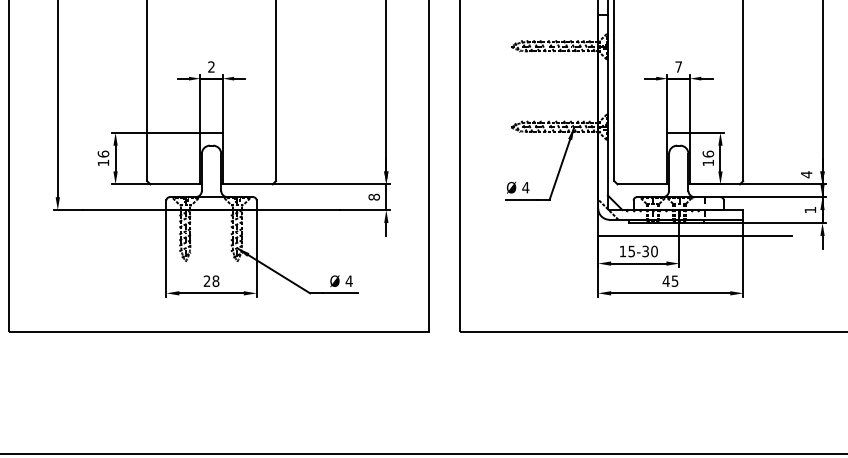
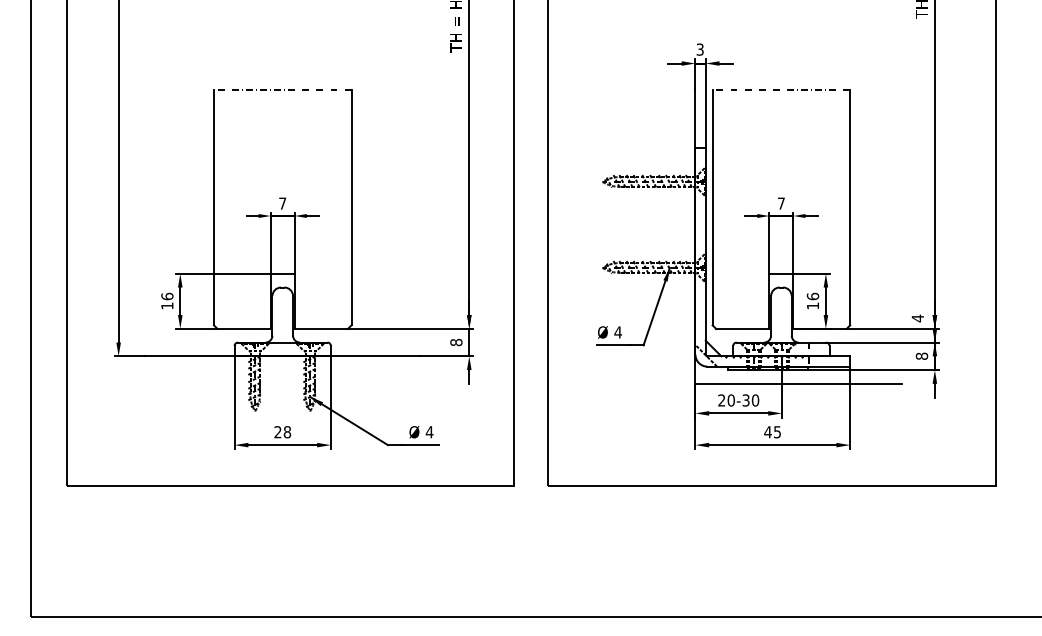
text: (211, 66) -> (282, 203), 2 -> 7
text: (810, 209) -> (921, 355), 1 -> 8
text: (627, 251) -> (726, 400), 15-30 -> 20-30

